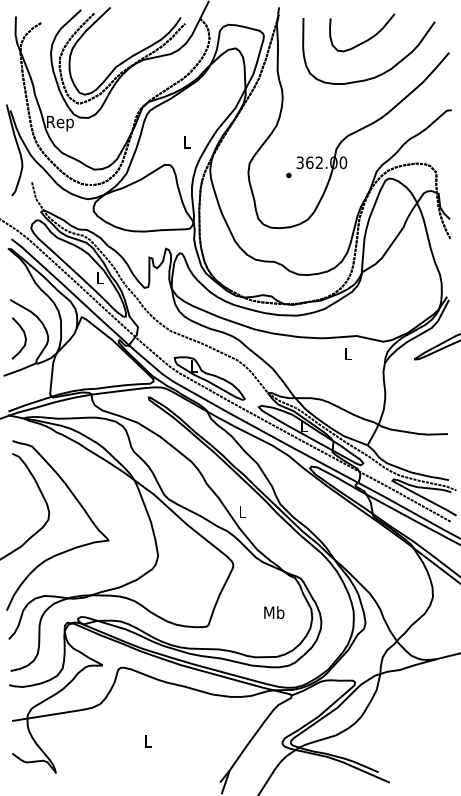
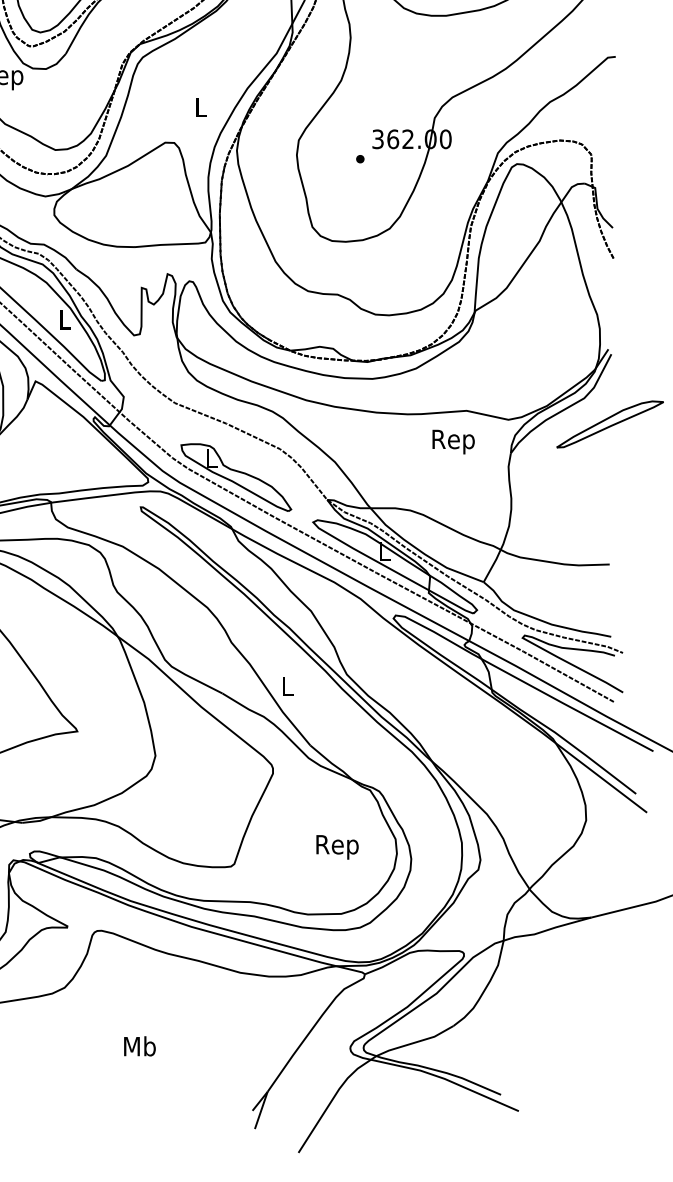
text: (348, 355) -> (453, 441), L -> Rep
text: (273, 614) -> (336, 847), Mb -> Rep
text: (148, 741) -> (140, 1046), L -> Mb

